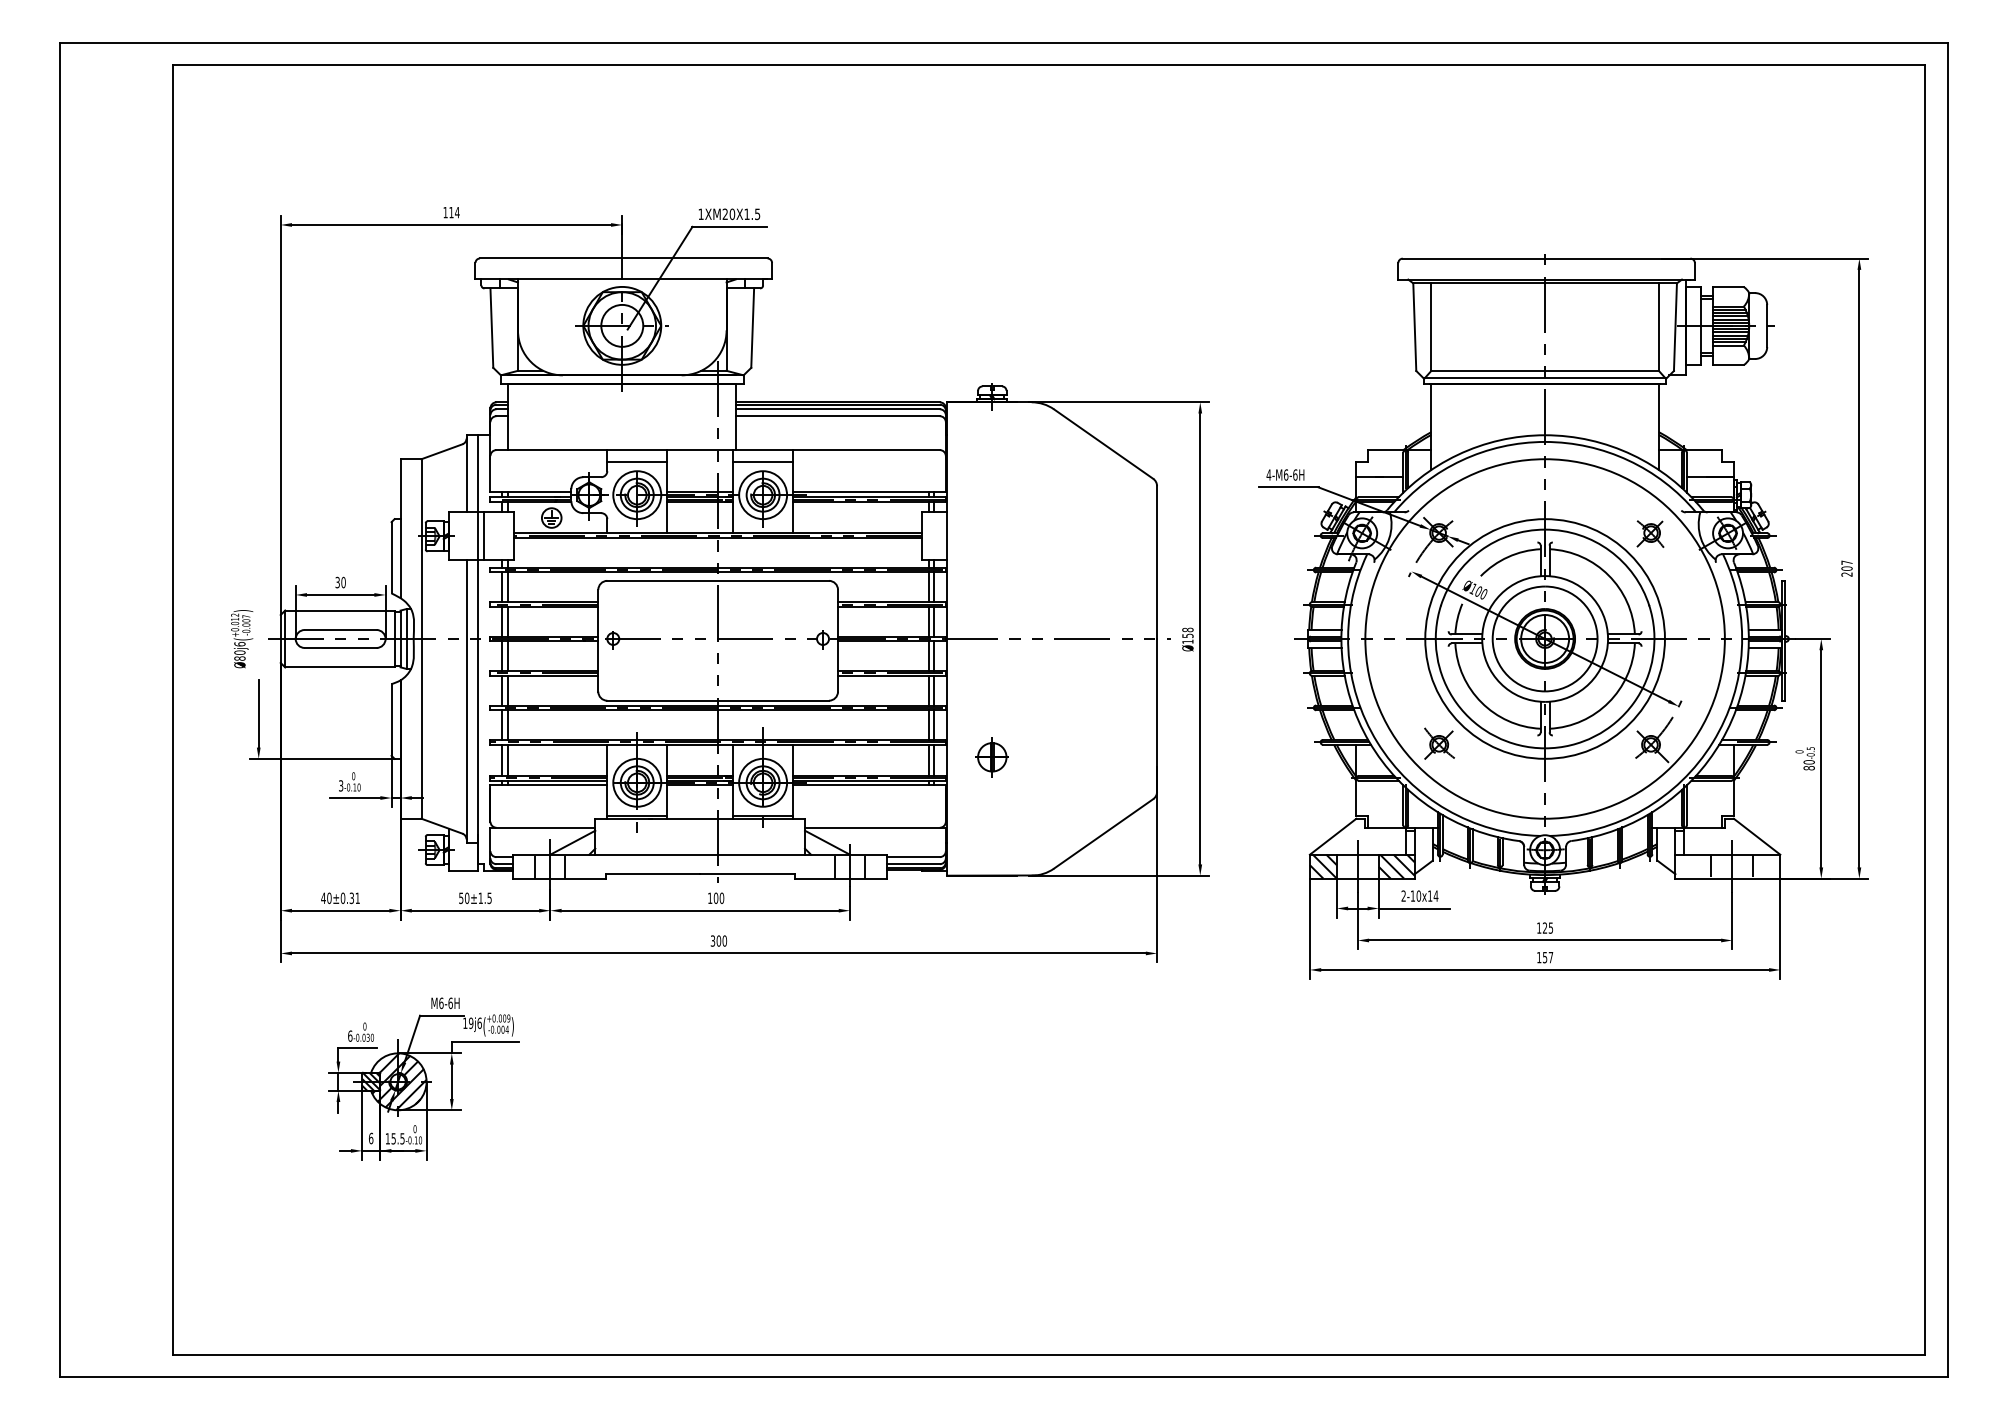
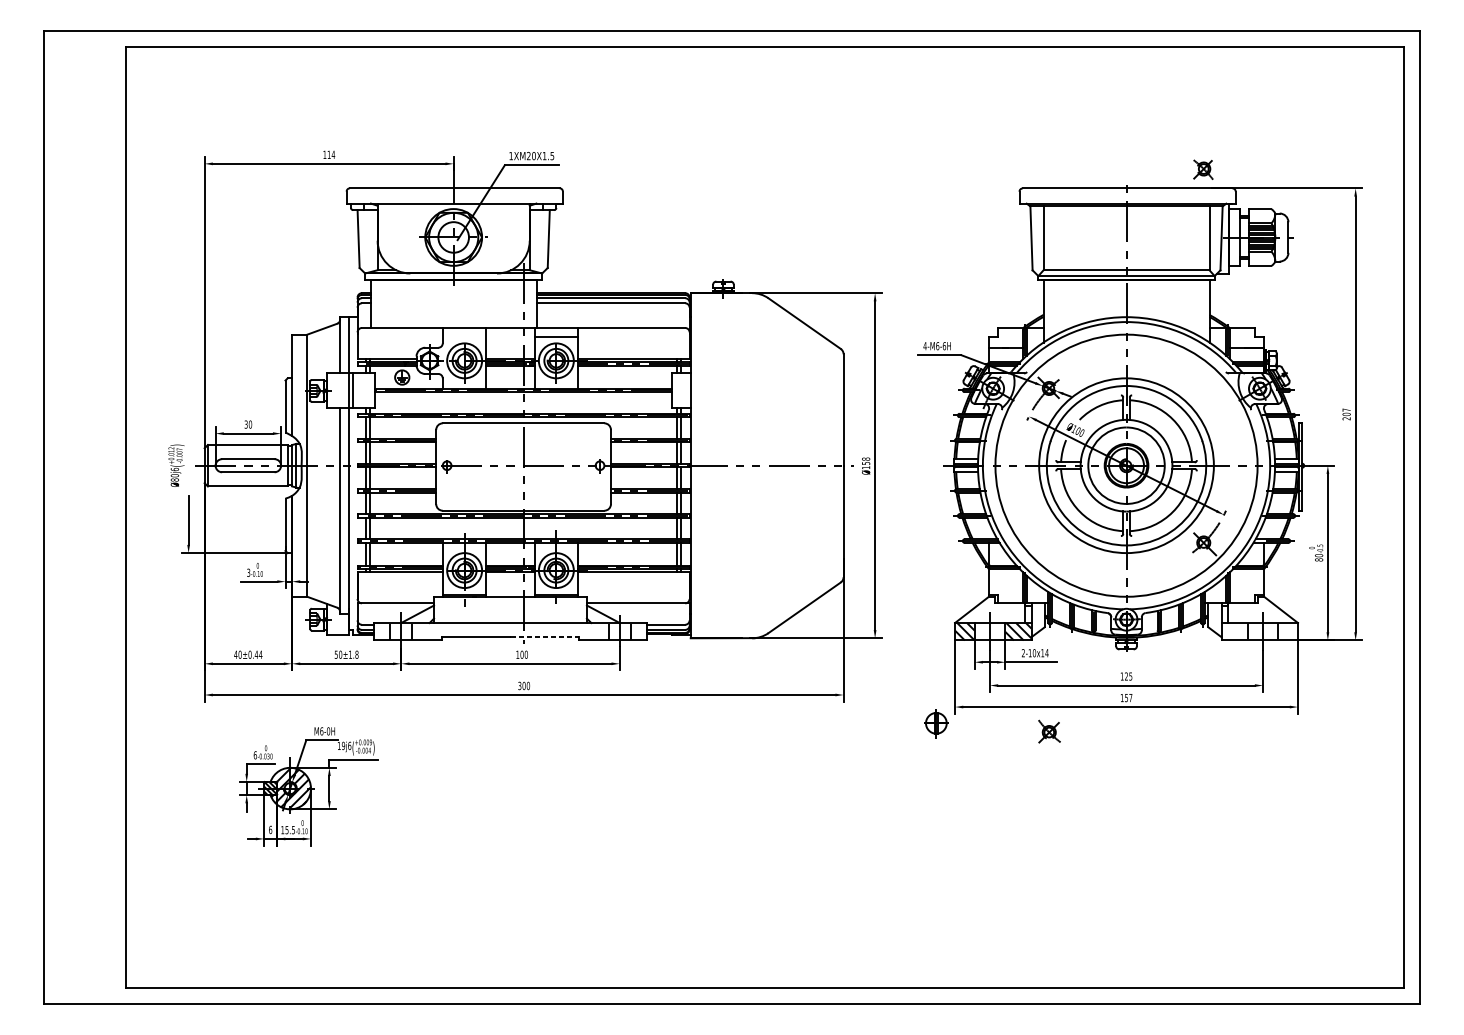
line: (637, 462) -> (464, 337), removed
part: (1650, 533) -> (1203, 169), moved
part: (1439, 743) -> (1049, 731), moved
part: (991, 757) -> (935, 723), moved
line: (747, 874) -> (544, 637), solid -> dashed
text: (489, 897) -> (356, 654), ±1.5 -> ±1.8
text: (354, 898) -> (258, 654), ±0.31 -> ±0.44
text: (450, 1002) -> (328, 730), M6-6H -> M6-0H

